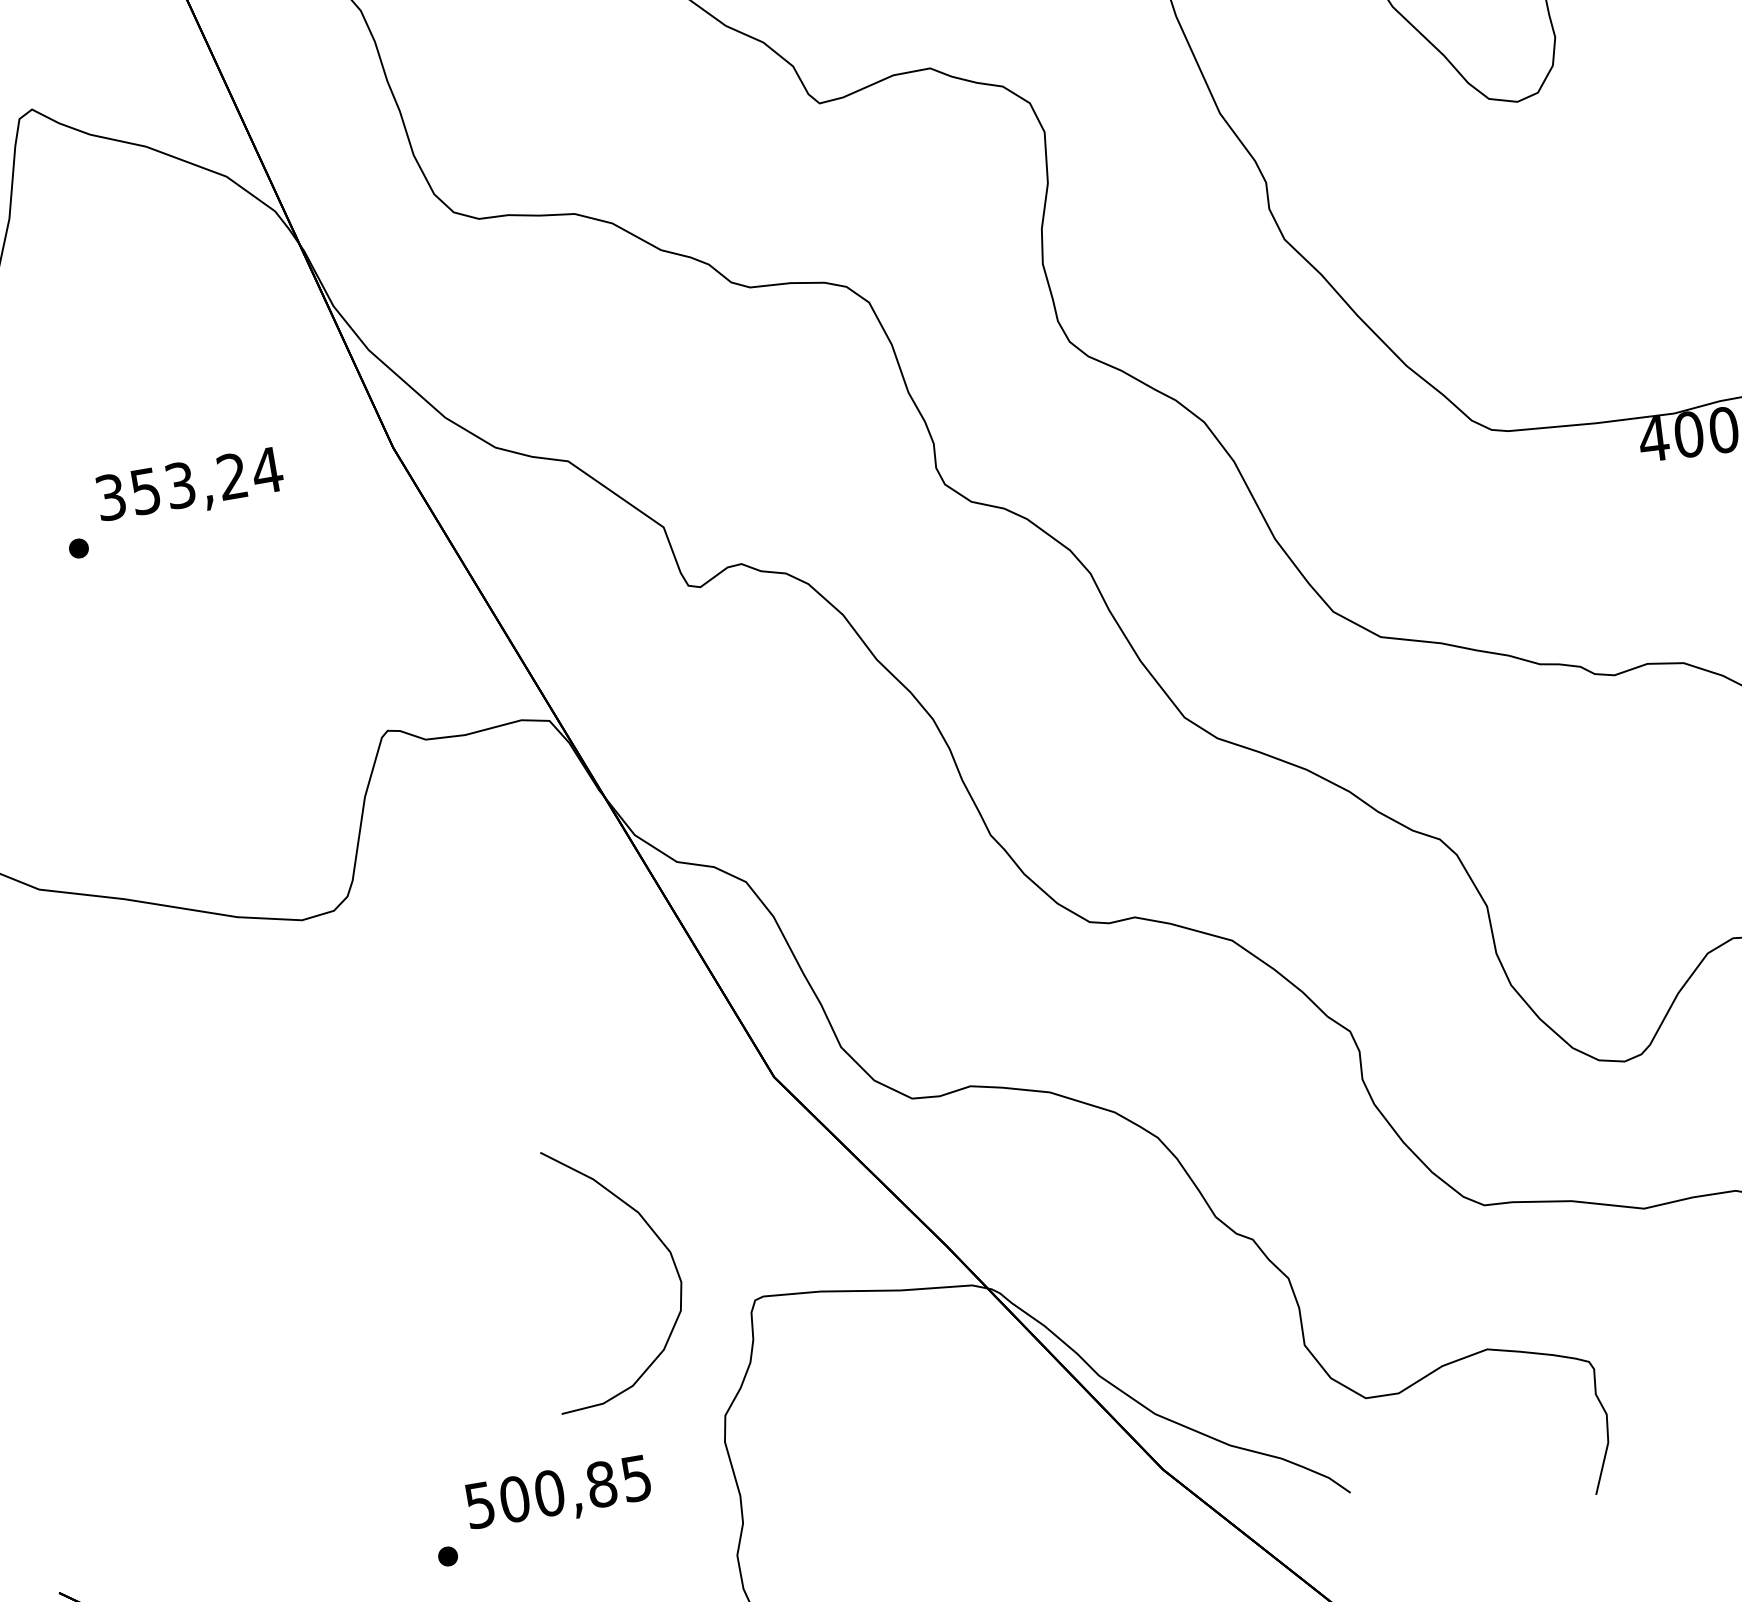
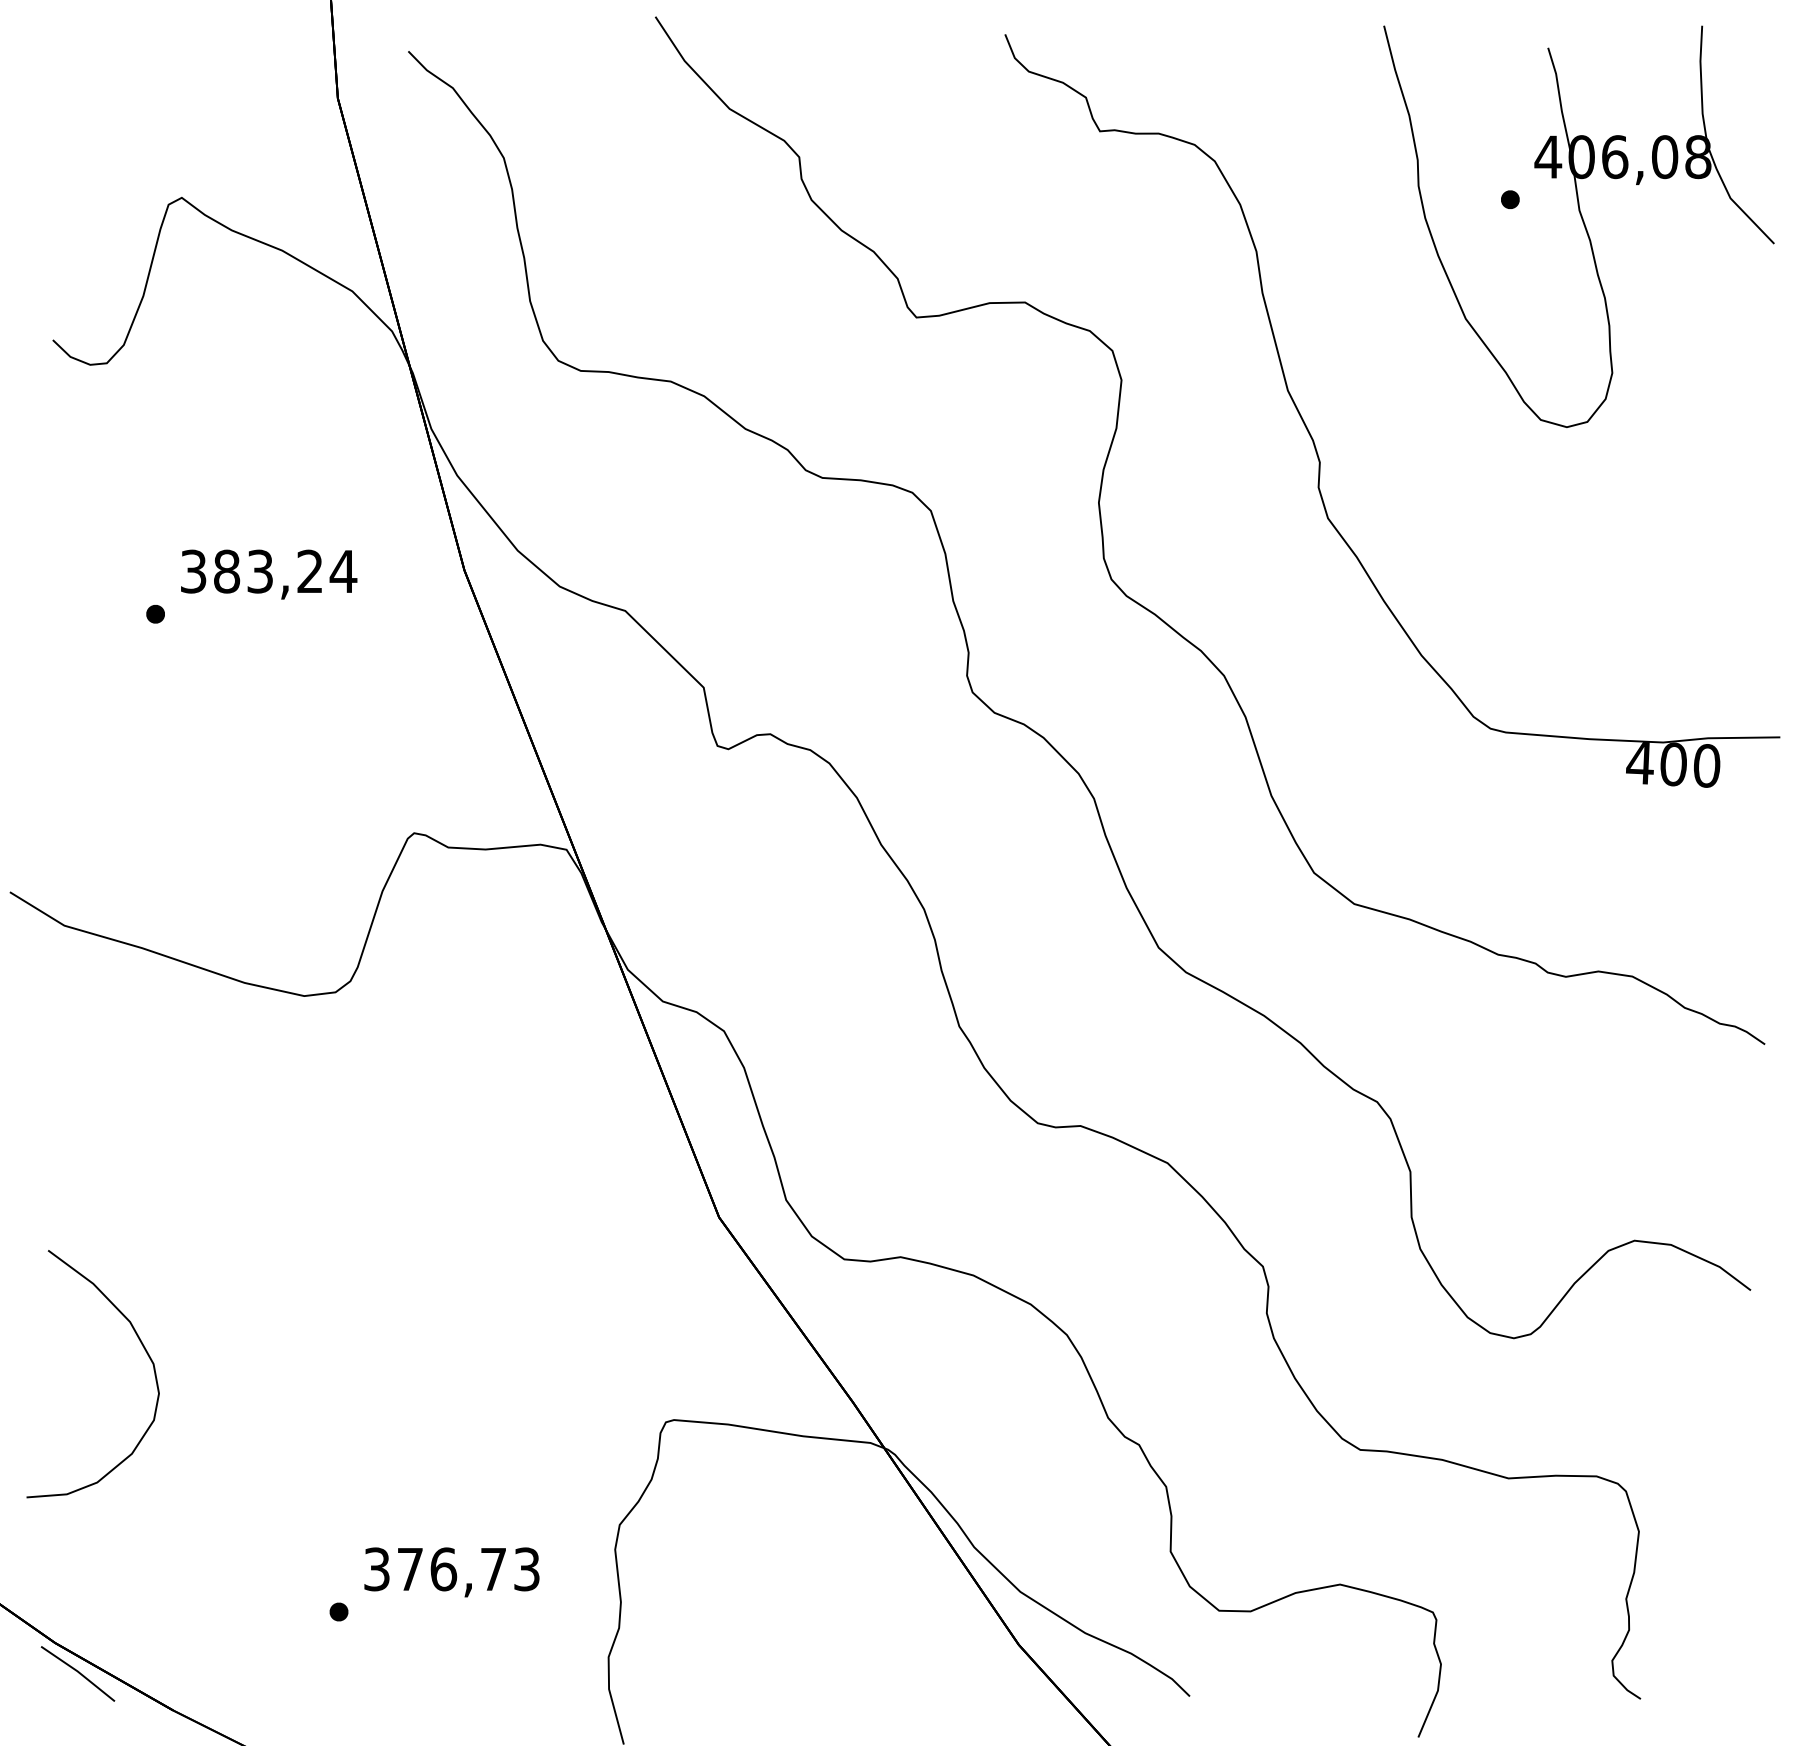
text: (146, 491) -> (227, 571), 353,24 -> 383,24
curve: (657, 1237) -> (143, 1348), moved
text: (557, 1492) -> (451, 1569), 500,85 -> 376,73

